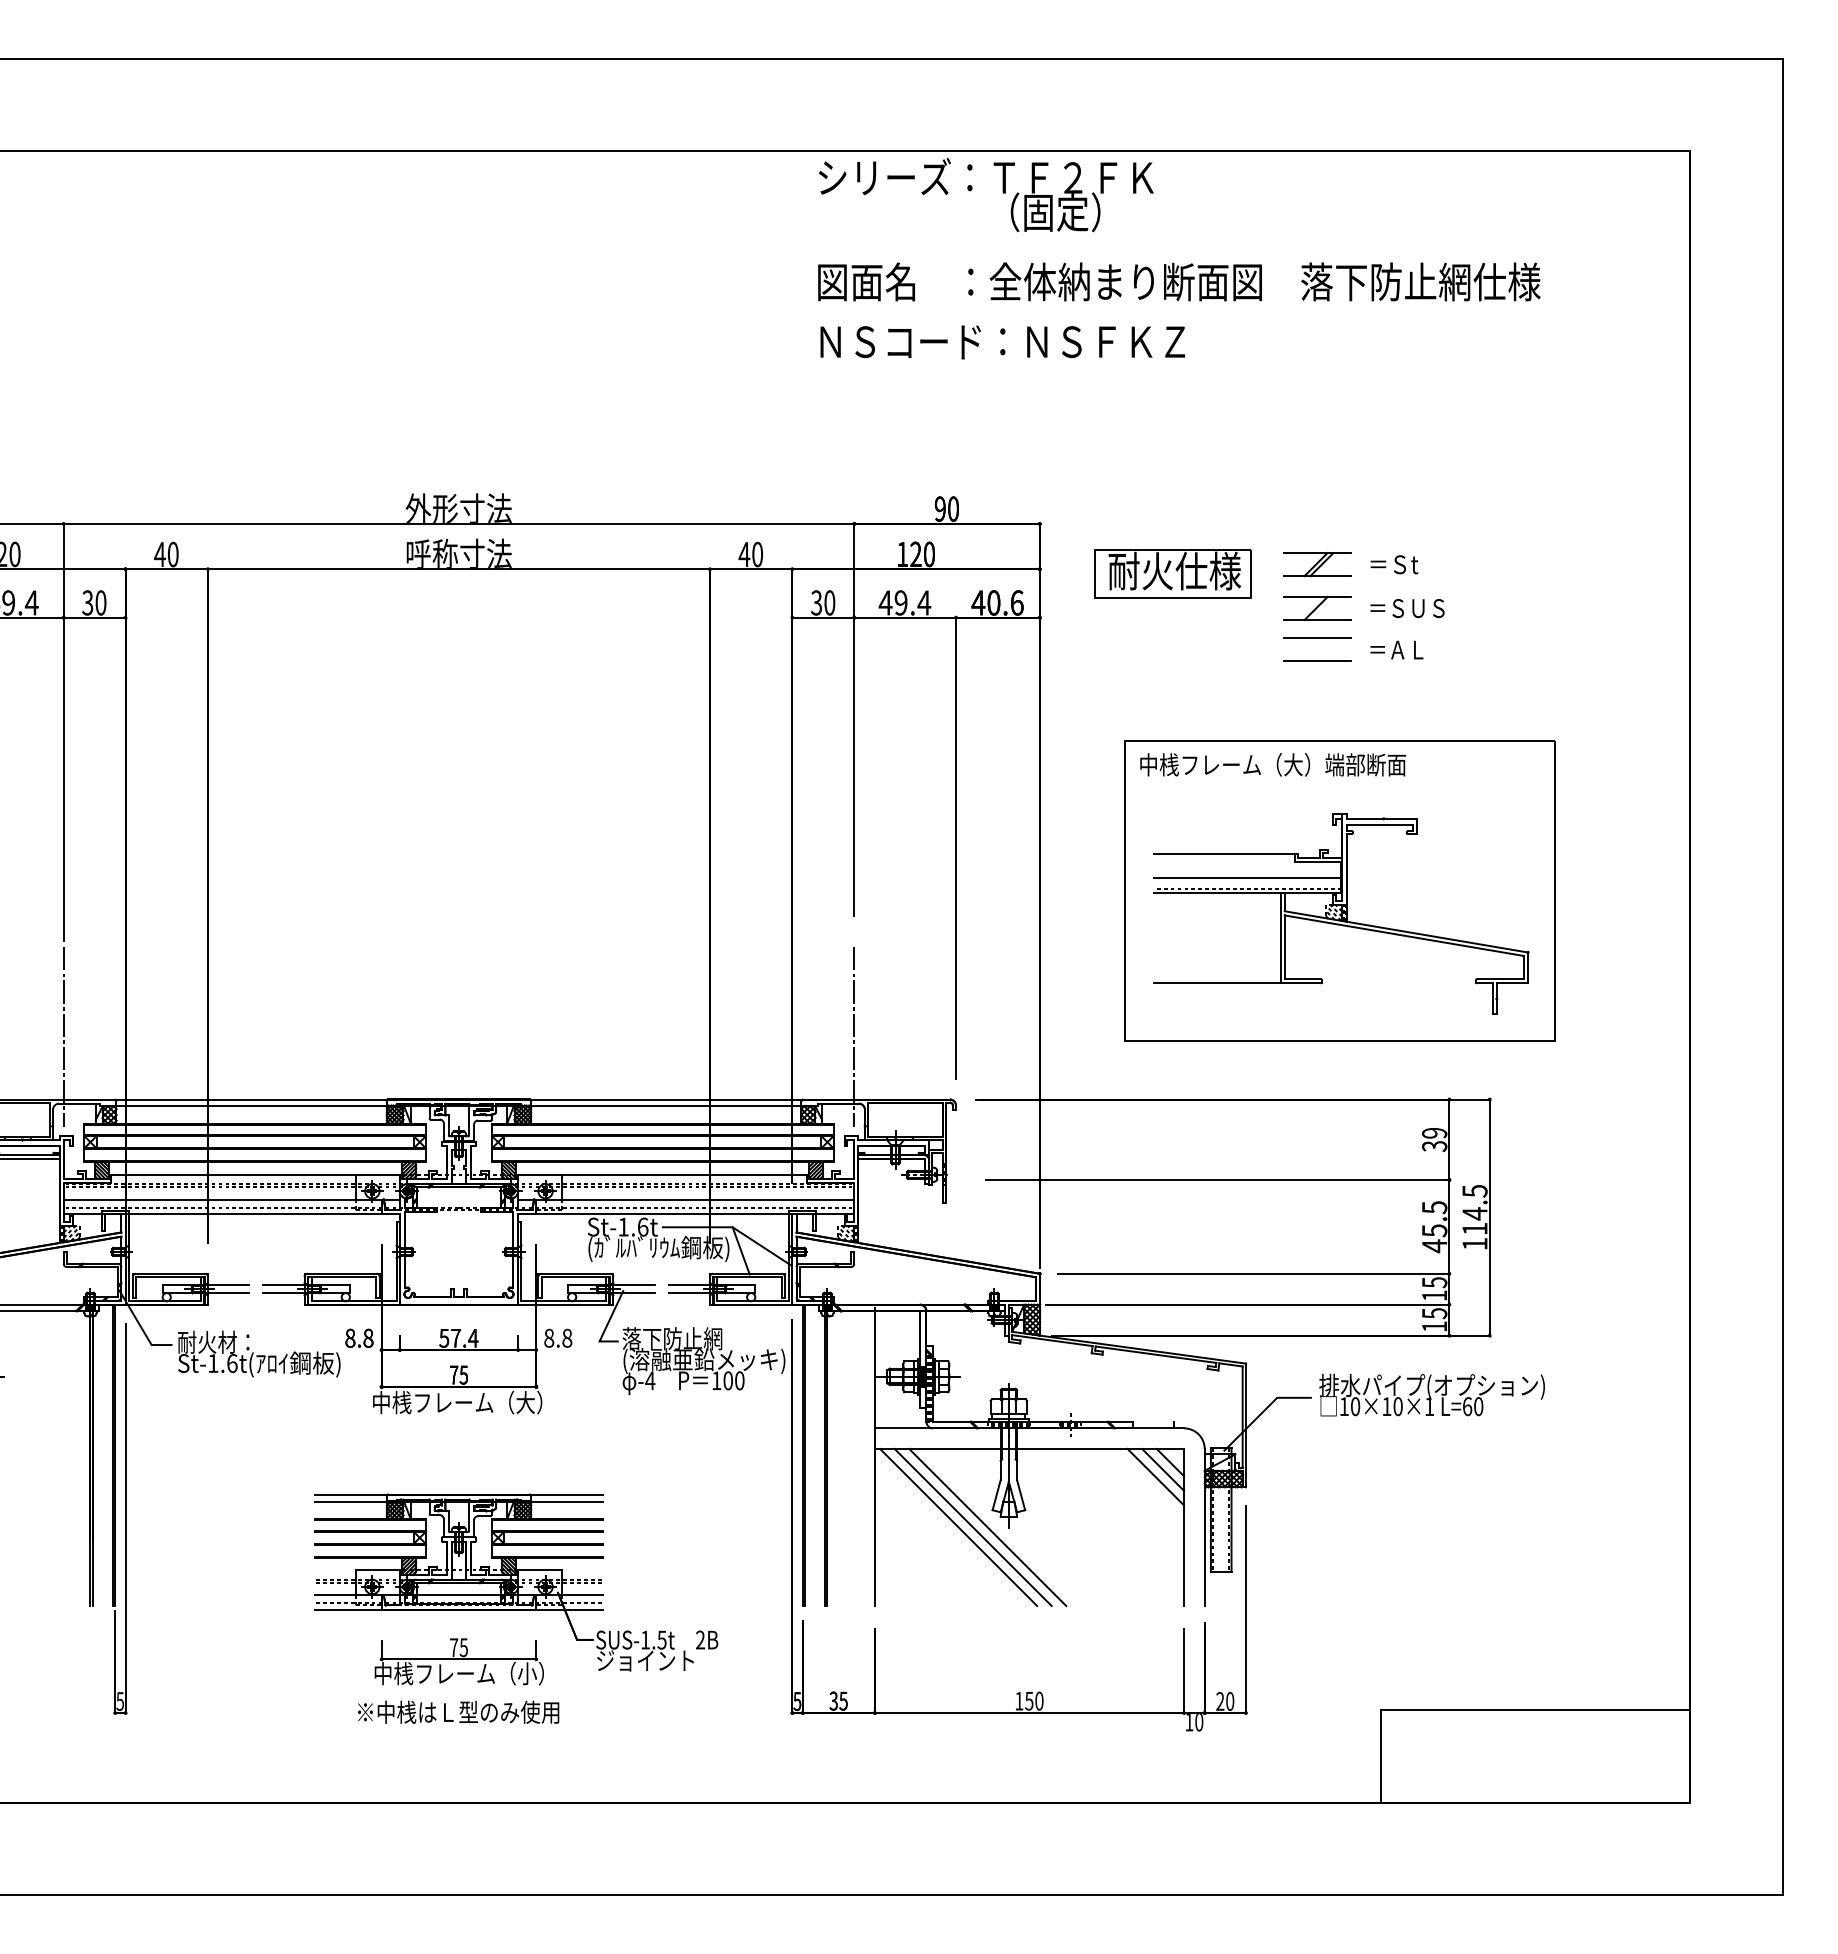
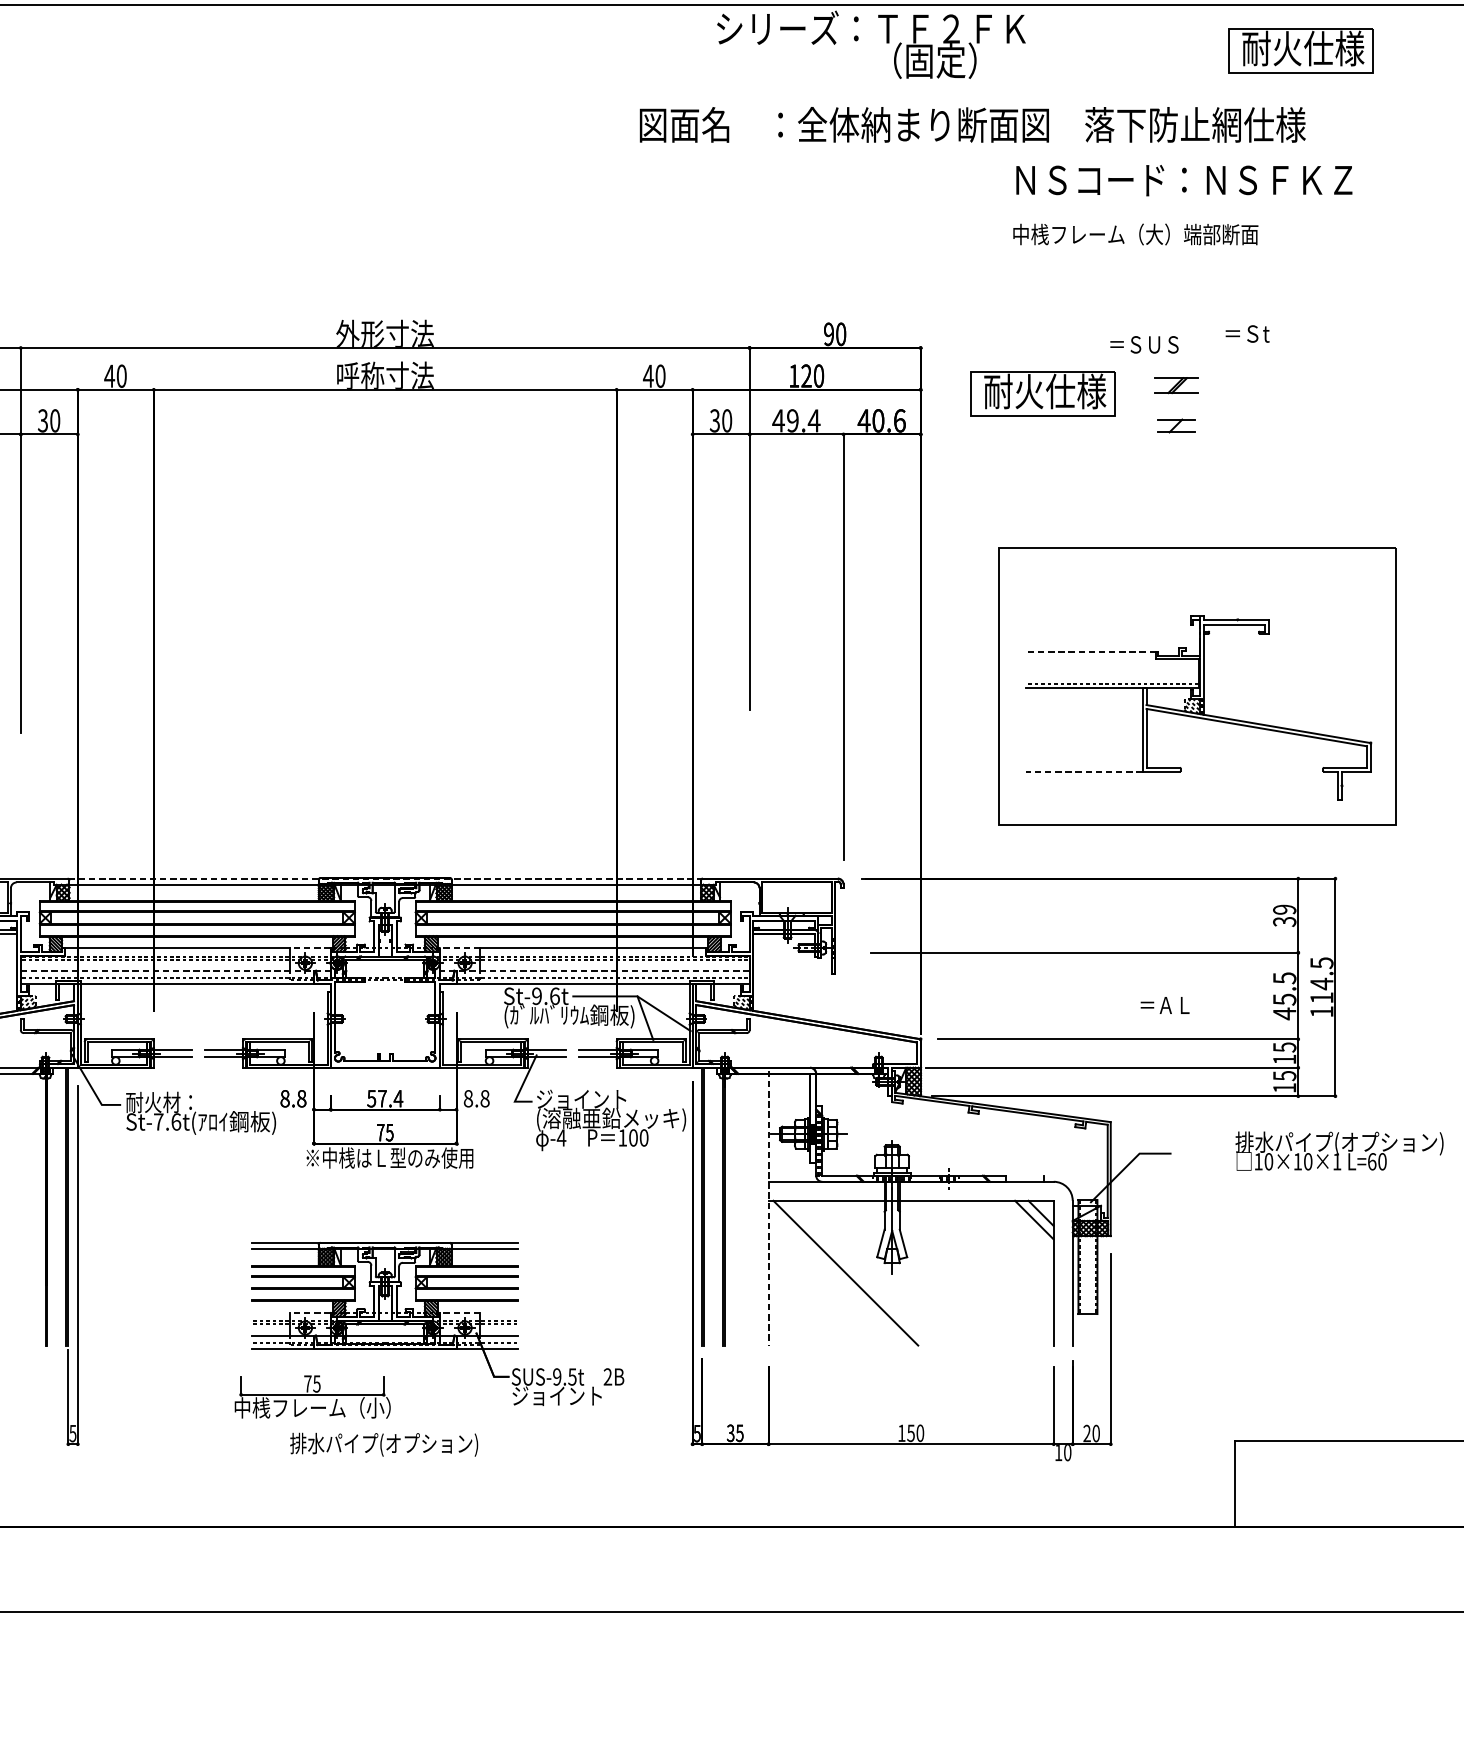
part: (1452, 201) -> (1301, 50), added
text: (1179, 281) -> (972, 124), moved
text: (1002, 342) -> (1184, 180), moved
part: (1317, 564) -> (1176, 385), size x0.7
text: (1394, 564) -> (1247, 333), moved
part: (1317, 608) -> (1176, 425), size x0.6
text: (1407, 608) -> (1144, 344), moved
line: (1317, 637) -> (1176, 452), removed
text: (1396, 649) -> (1164, 1004), moved
line: (1317, 660) -> (1176, 473), removed
text: (1273, 764) -> (1136, 234), moved
line: (1224, 853) -> (1090, 651), solid -> dashed
line: (1247, 878) -> (1112, 674), removed
line: (1216, 983) -> (1083, 771), solid -> dashed
line: (63, 1037) -> (20, 821), removed
line: (854, 1037) -> (749, 821), removed
line: (459, 1099) -> (385, 878), solid -> dashed
line: (377, 1174) -> (310, 947), solid -> dashed
line: (540, 1174) -> (460, 947), solid -> dashed
line: (232, 1199) -> (176, 970), solid -> dashed
line: (685, 1199) -> (594, 970), solid -> dashed
text: (623, 1226) -> (536, 995), St-1.6t -> St-9.6t
text: (672, 1338) -> (582, 1098), 落下防止網 -> ジョイント
text: (213, 1363) -> (158, 1122), St-1.6t( -> St-7.6t(
text: (1431, 1394) -> (1338, 1150), moved
text: (463, 1402) -> (389, 1157), 中桟フレーム（大） -> ※中桟はＬ型のみ使用
line: (874, 1457) -> (768, 1208), solid -> dashed
line: (1155, 1476) -> (1027, 1226), removed
line: (972, 1527) -> (858, 1273), removed
line: (987, 1527) -> (872, 1273), removed
line: (377, 1570) -> (310, 1312), solid -> dashed
line: (540, 1570) -> (460, 1312), solid -> dashed
text: (645, 1639) -> (557, 1376), SUS-1.5t -> SUS-9.5t
part: (458, 1661) -> (311, 1396), moved
text: (457, 1713) -> (383, 1444), ※中桟はＬ型のみ使用 -> 排水パイプ(オプション)

